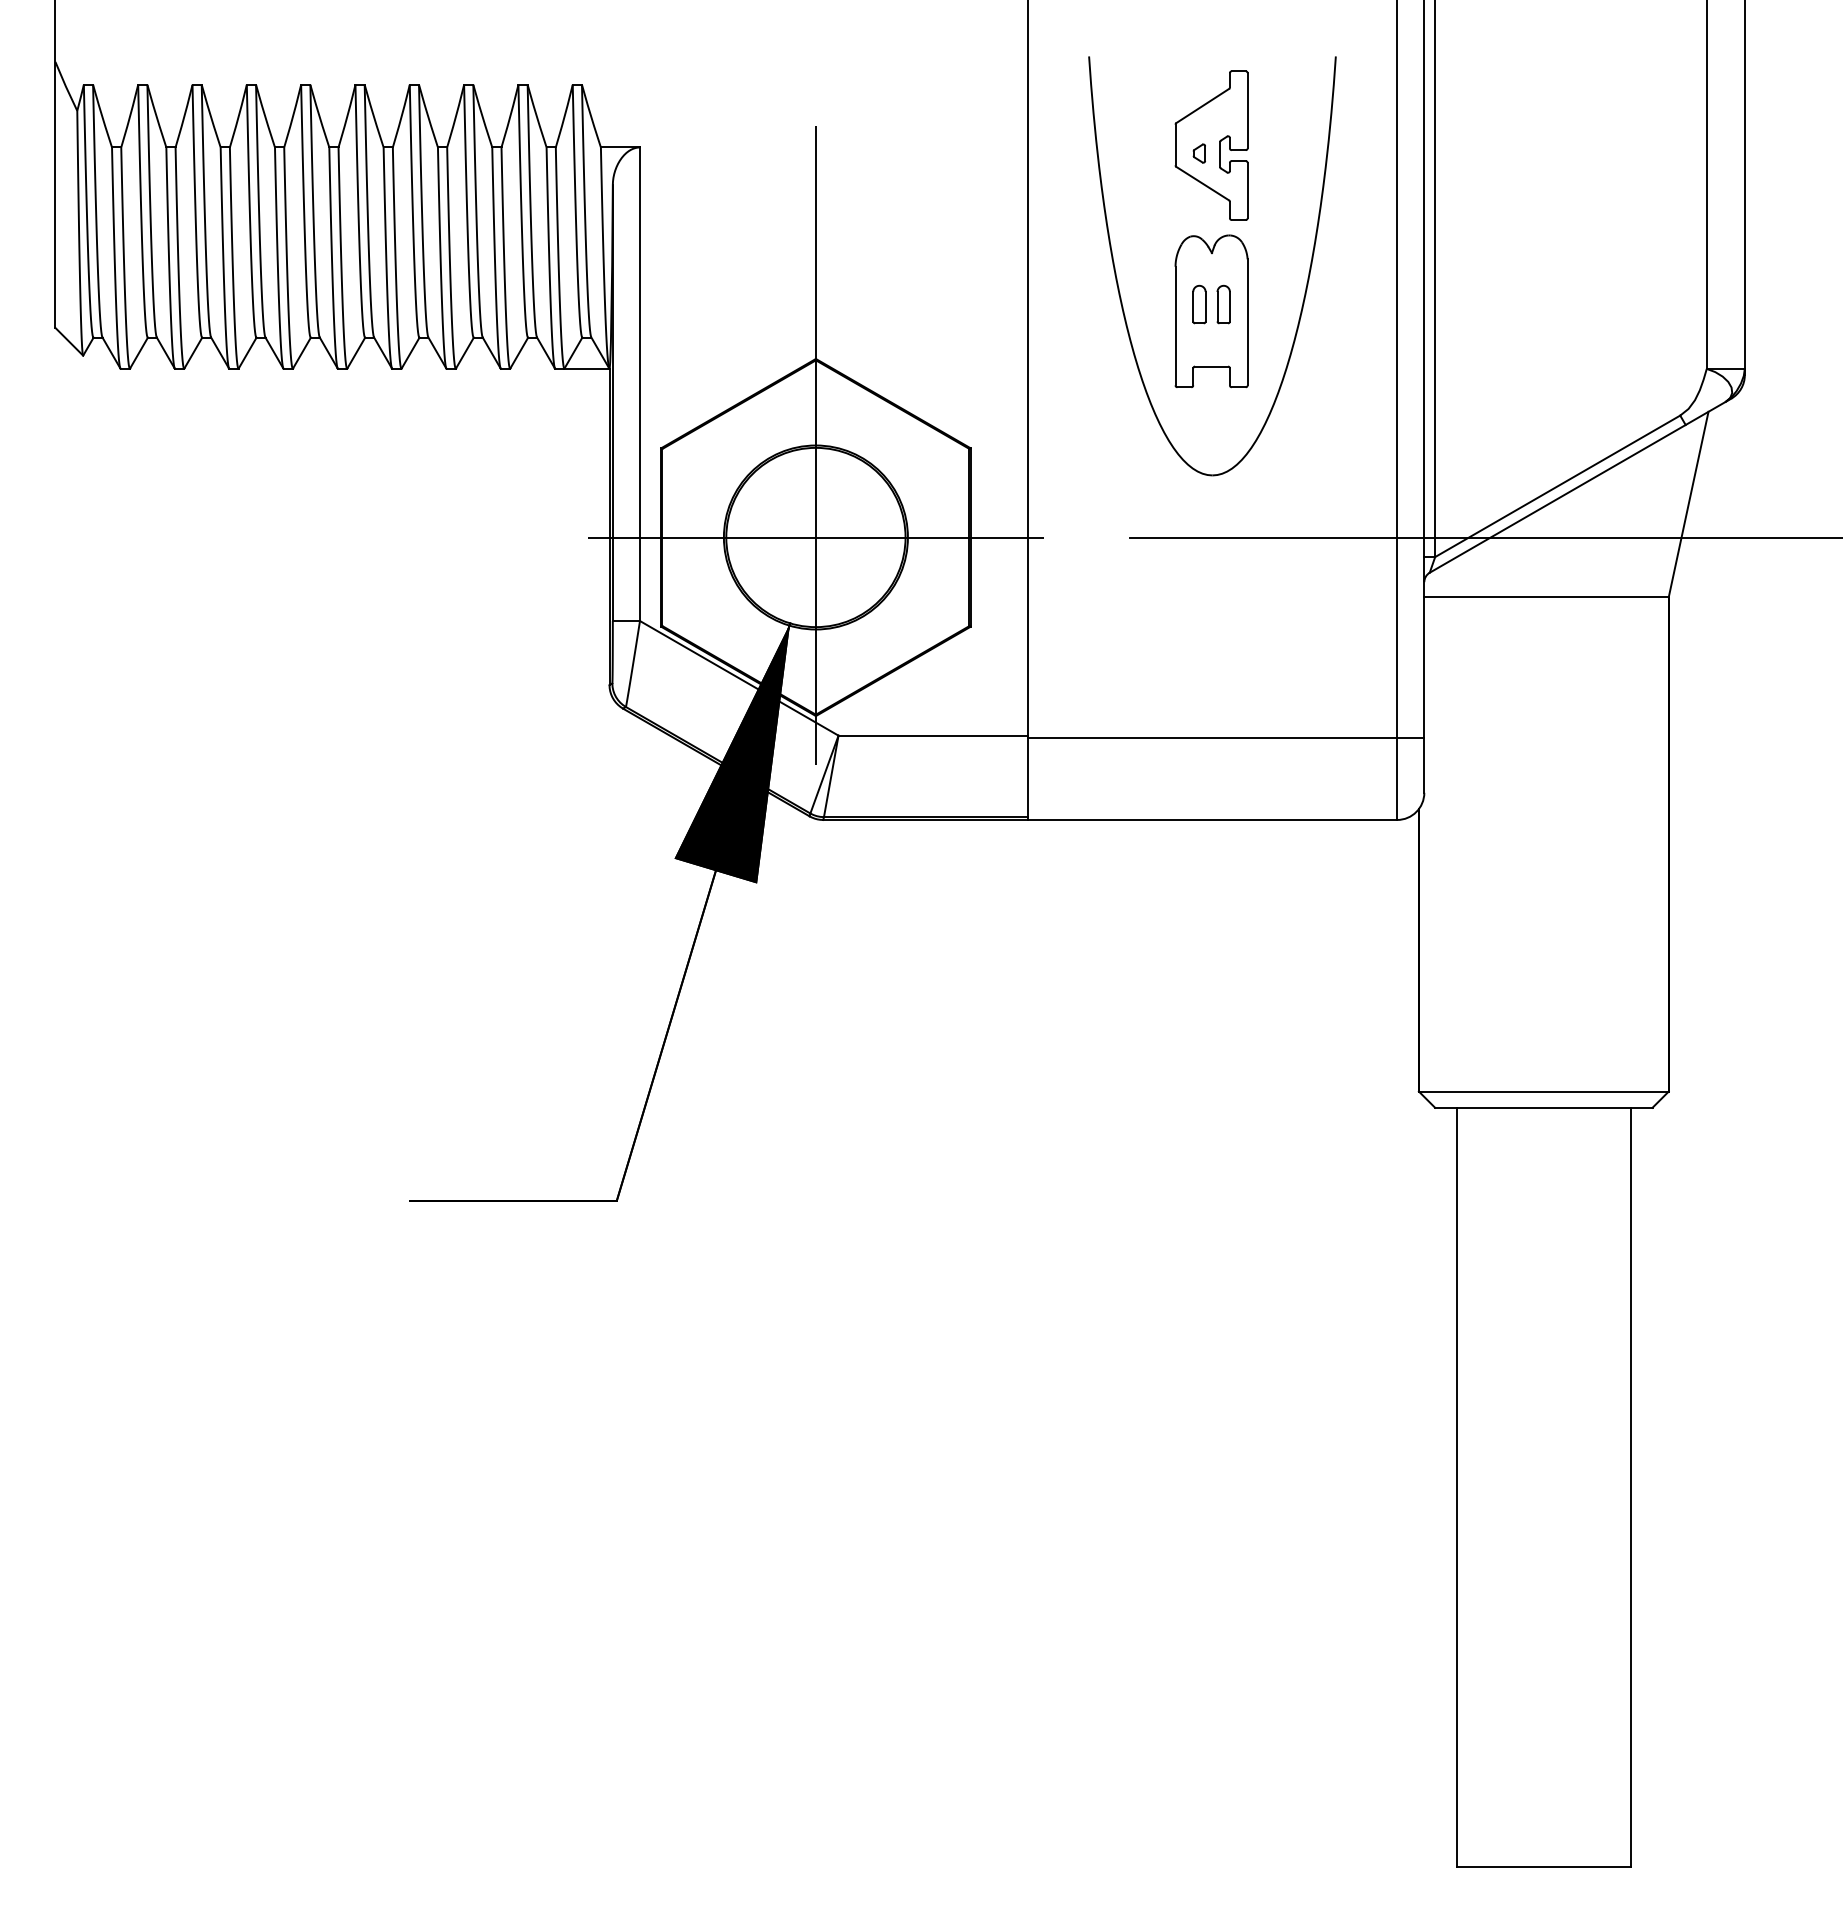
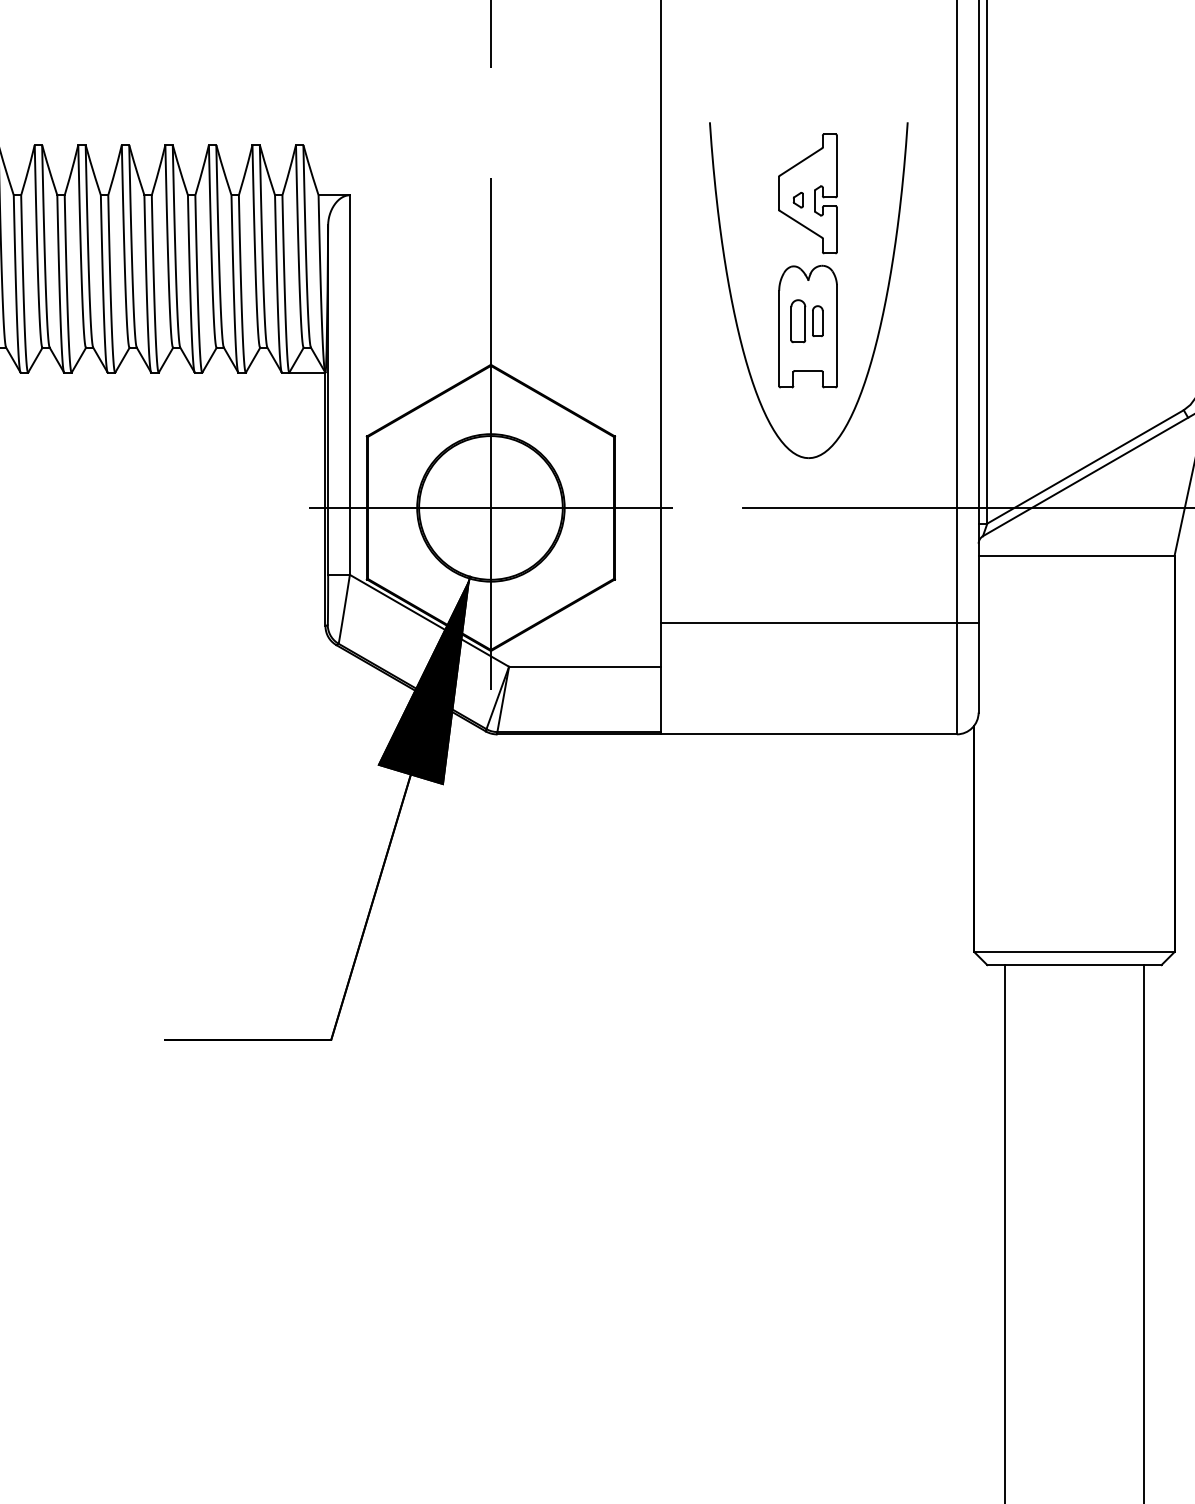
part: (1199, 304) -> (798, 321), size x1.4
line: (1225, 738) -> (819, 622), moved

